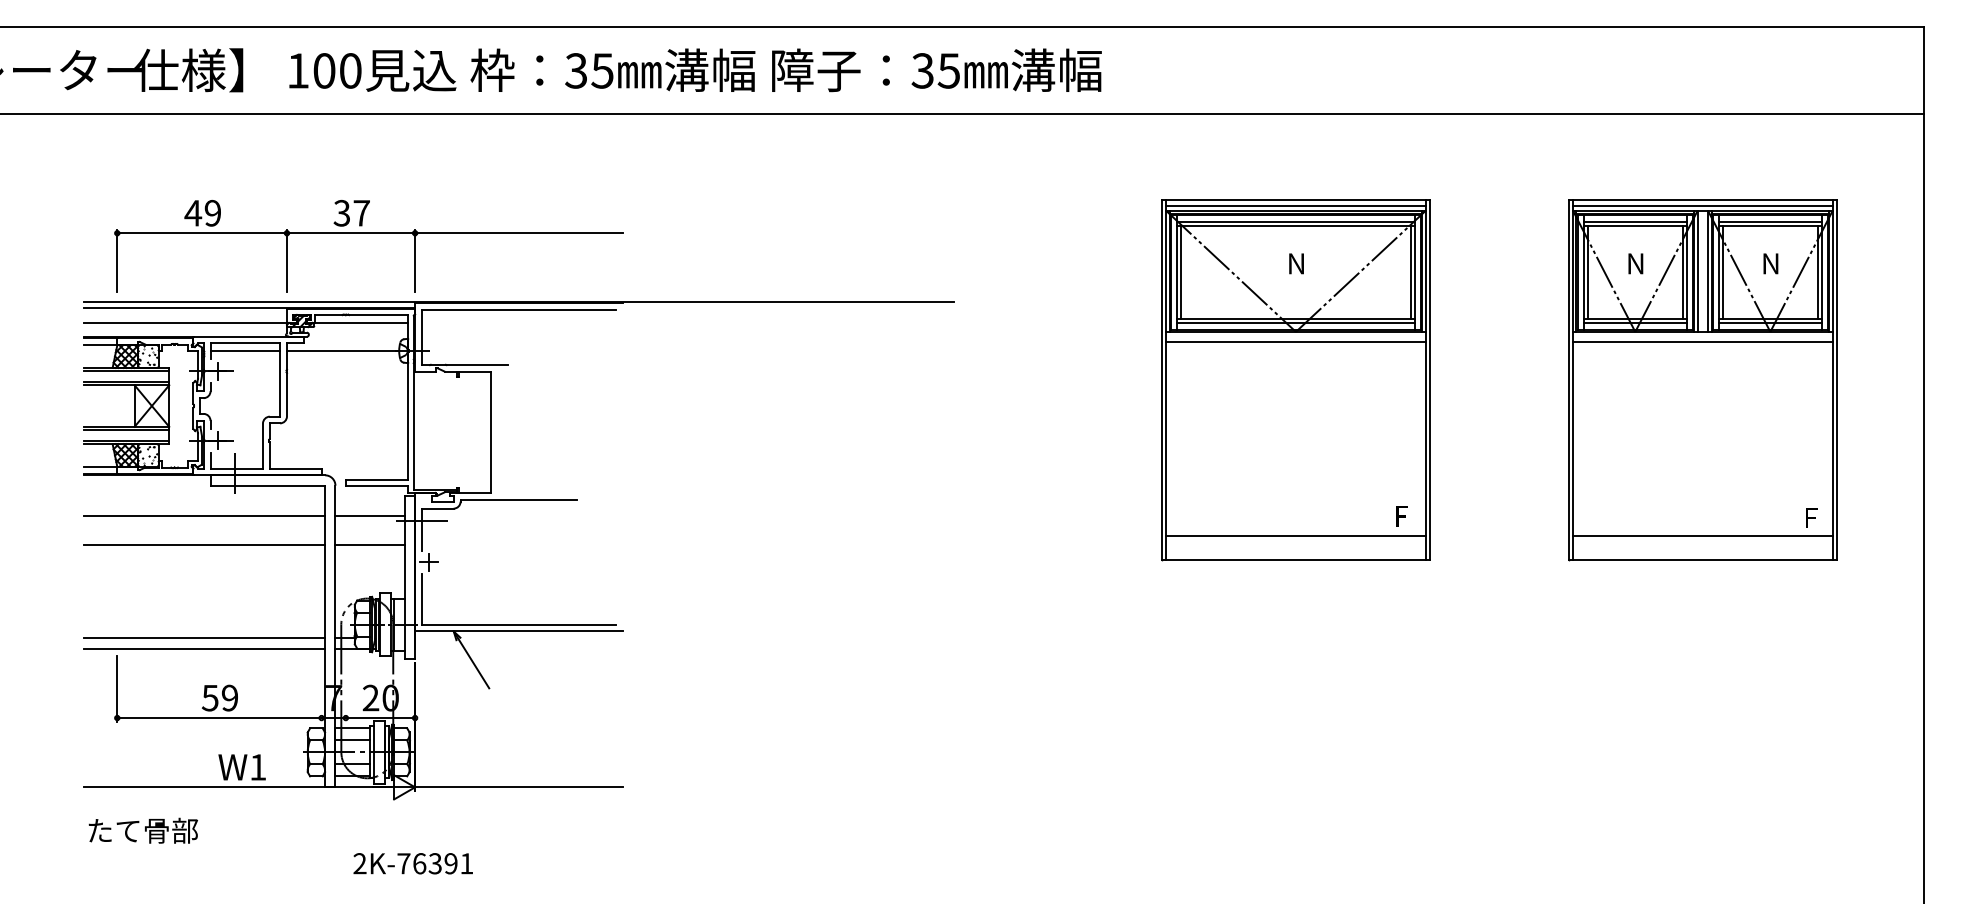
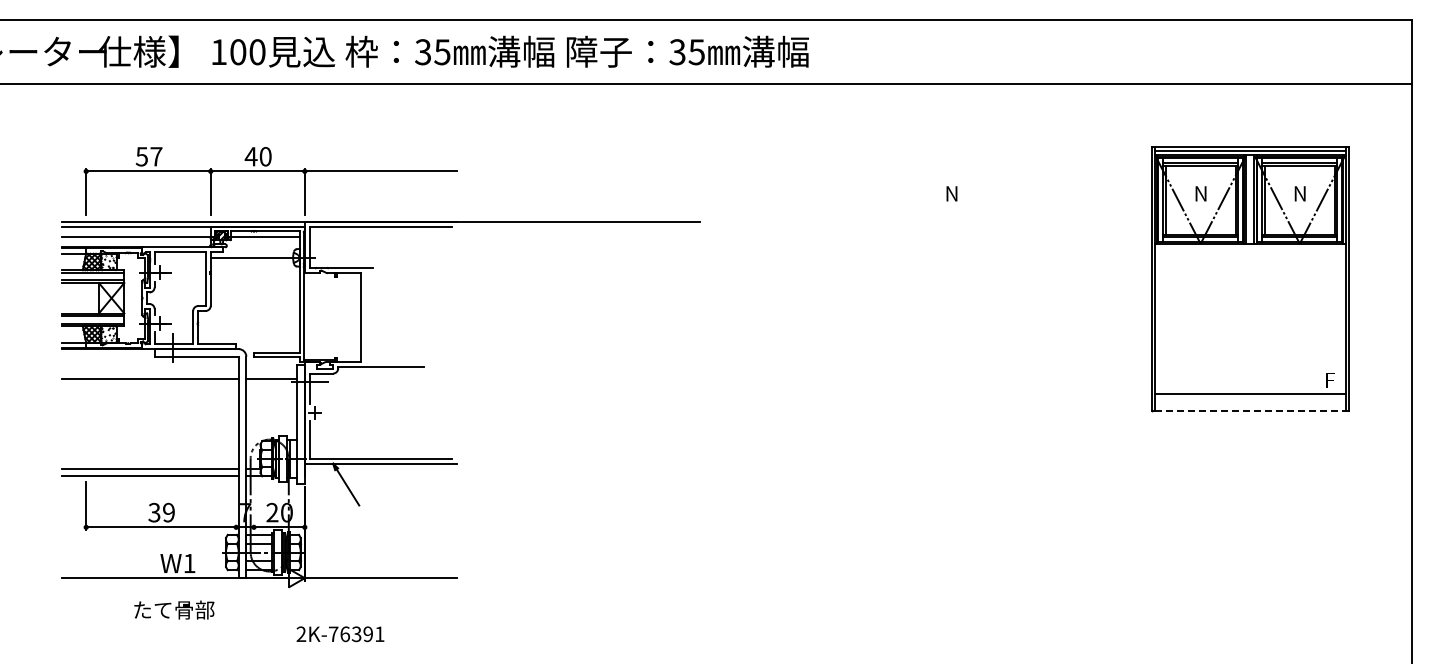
text: (202, 212) -> (148, 156), 49 -> 57
text: (350, 212) -> (257, 156), 37 -> 40
line: (1701, 342) -> (1249, 251), removed
line: (244, 350) -> (179, 257), removed
part: (1295, 380) -> (951, 279), removed
line: (203, 545) -> (149, 400), removed
line: (369, 545) -> (271, 400), removed
line: (1703, 560) -> (1250, 411), solid -> dashed
text: (210, 696) -> (154, 511), 59 -> 39
text: (143, 829) -> (174, 609), moved
text: (413, 864) -> (340, 634), moved

